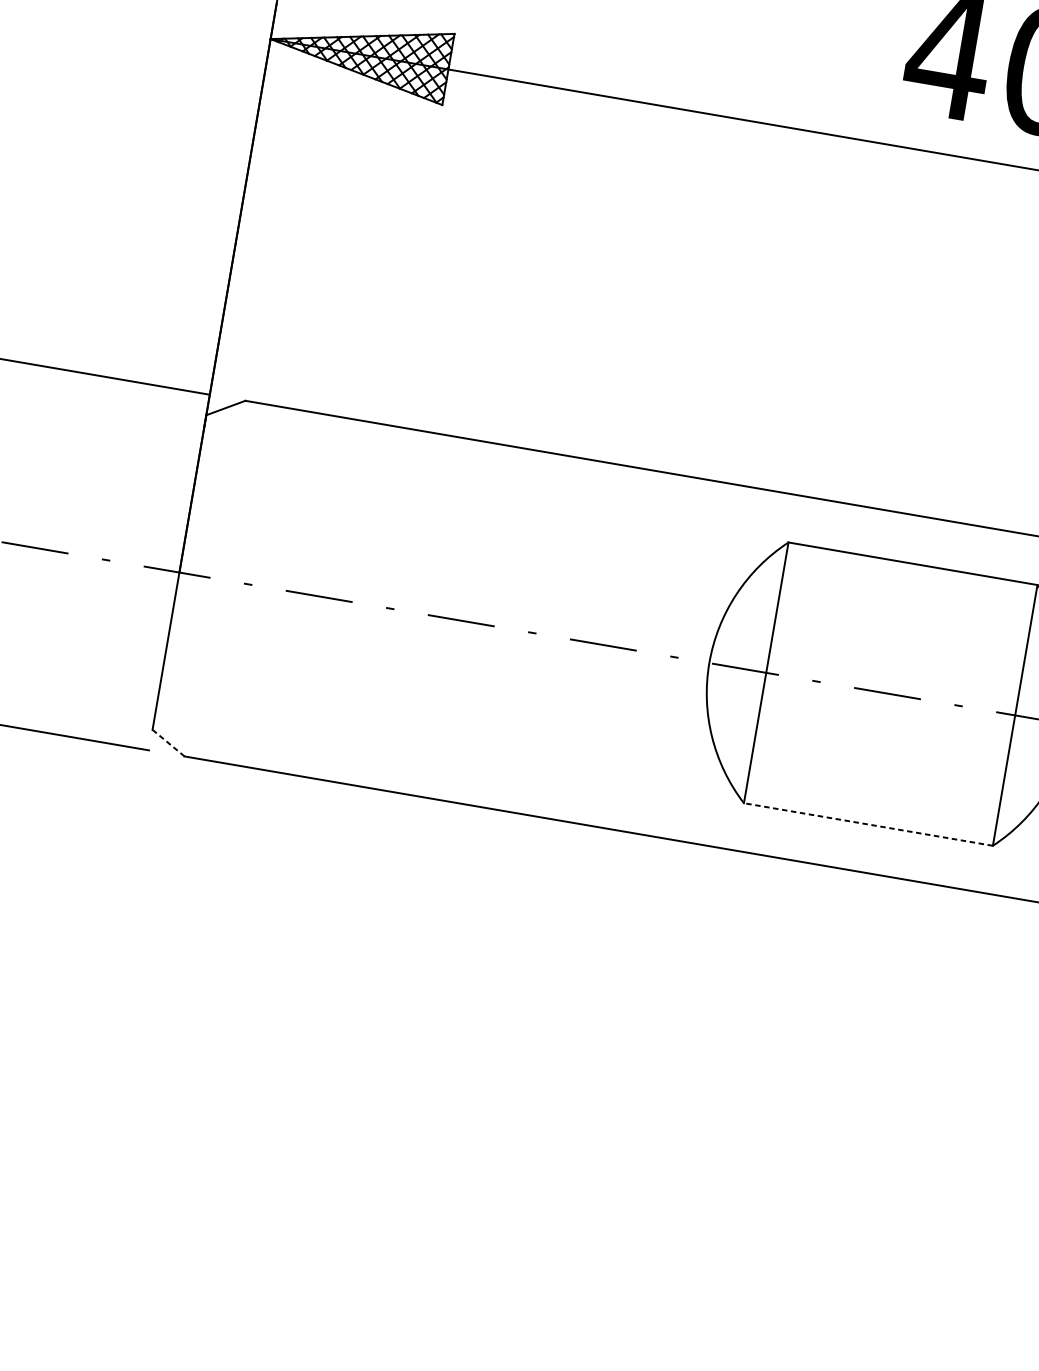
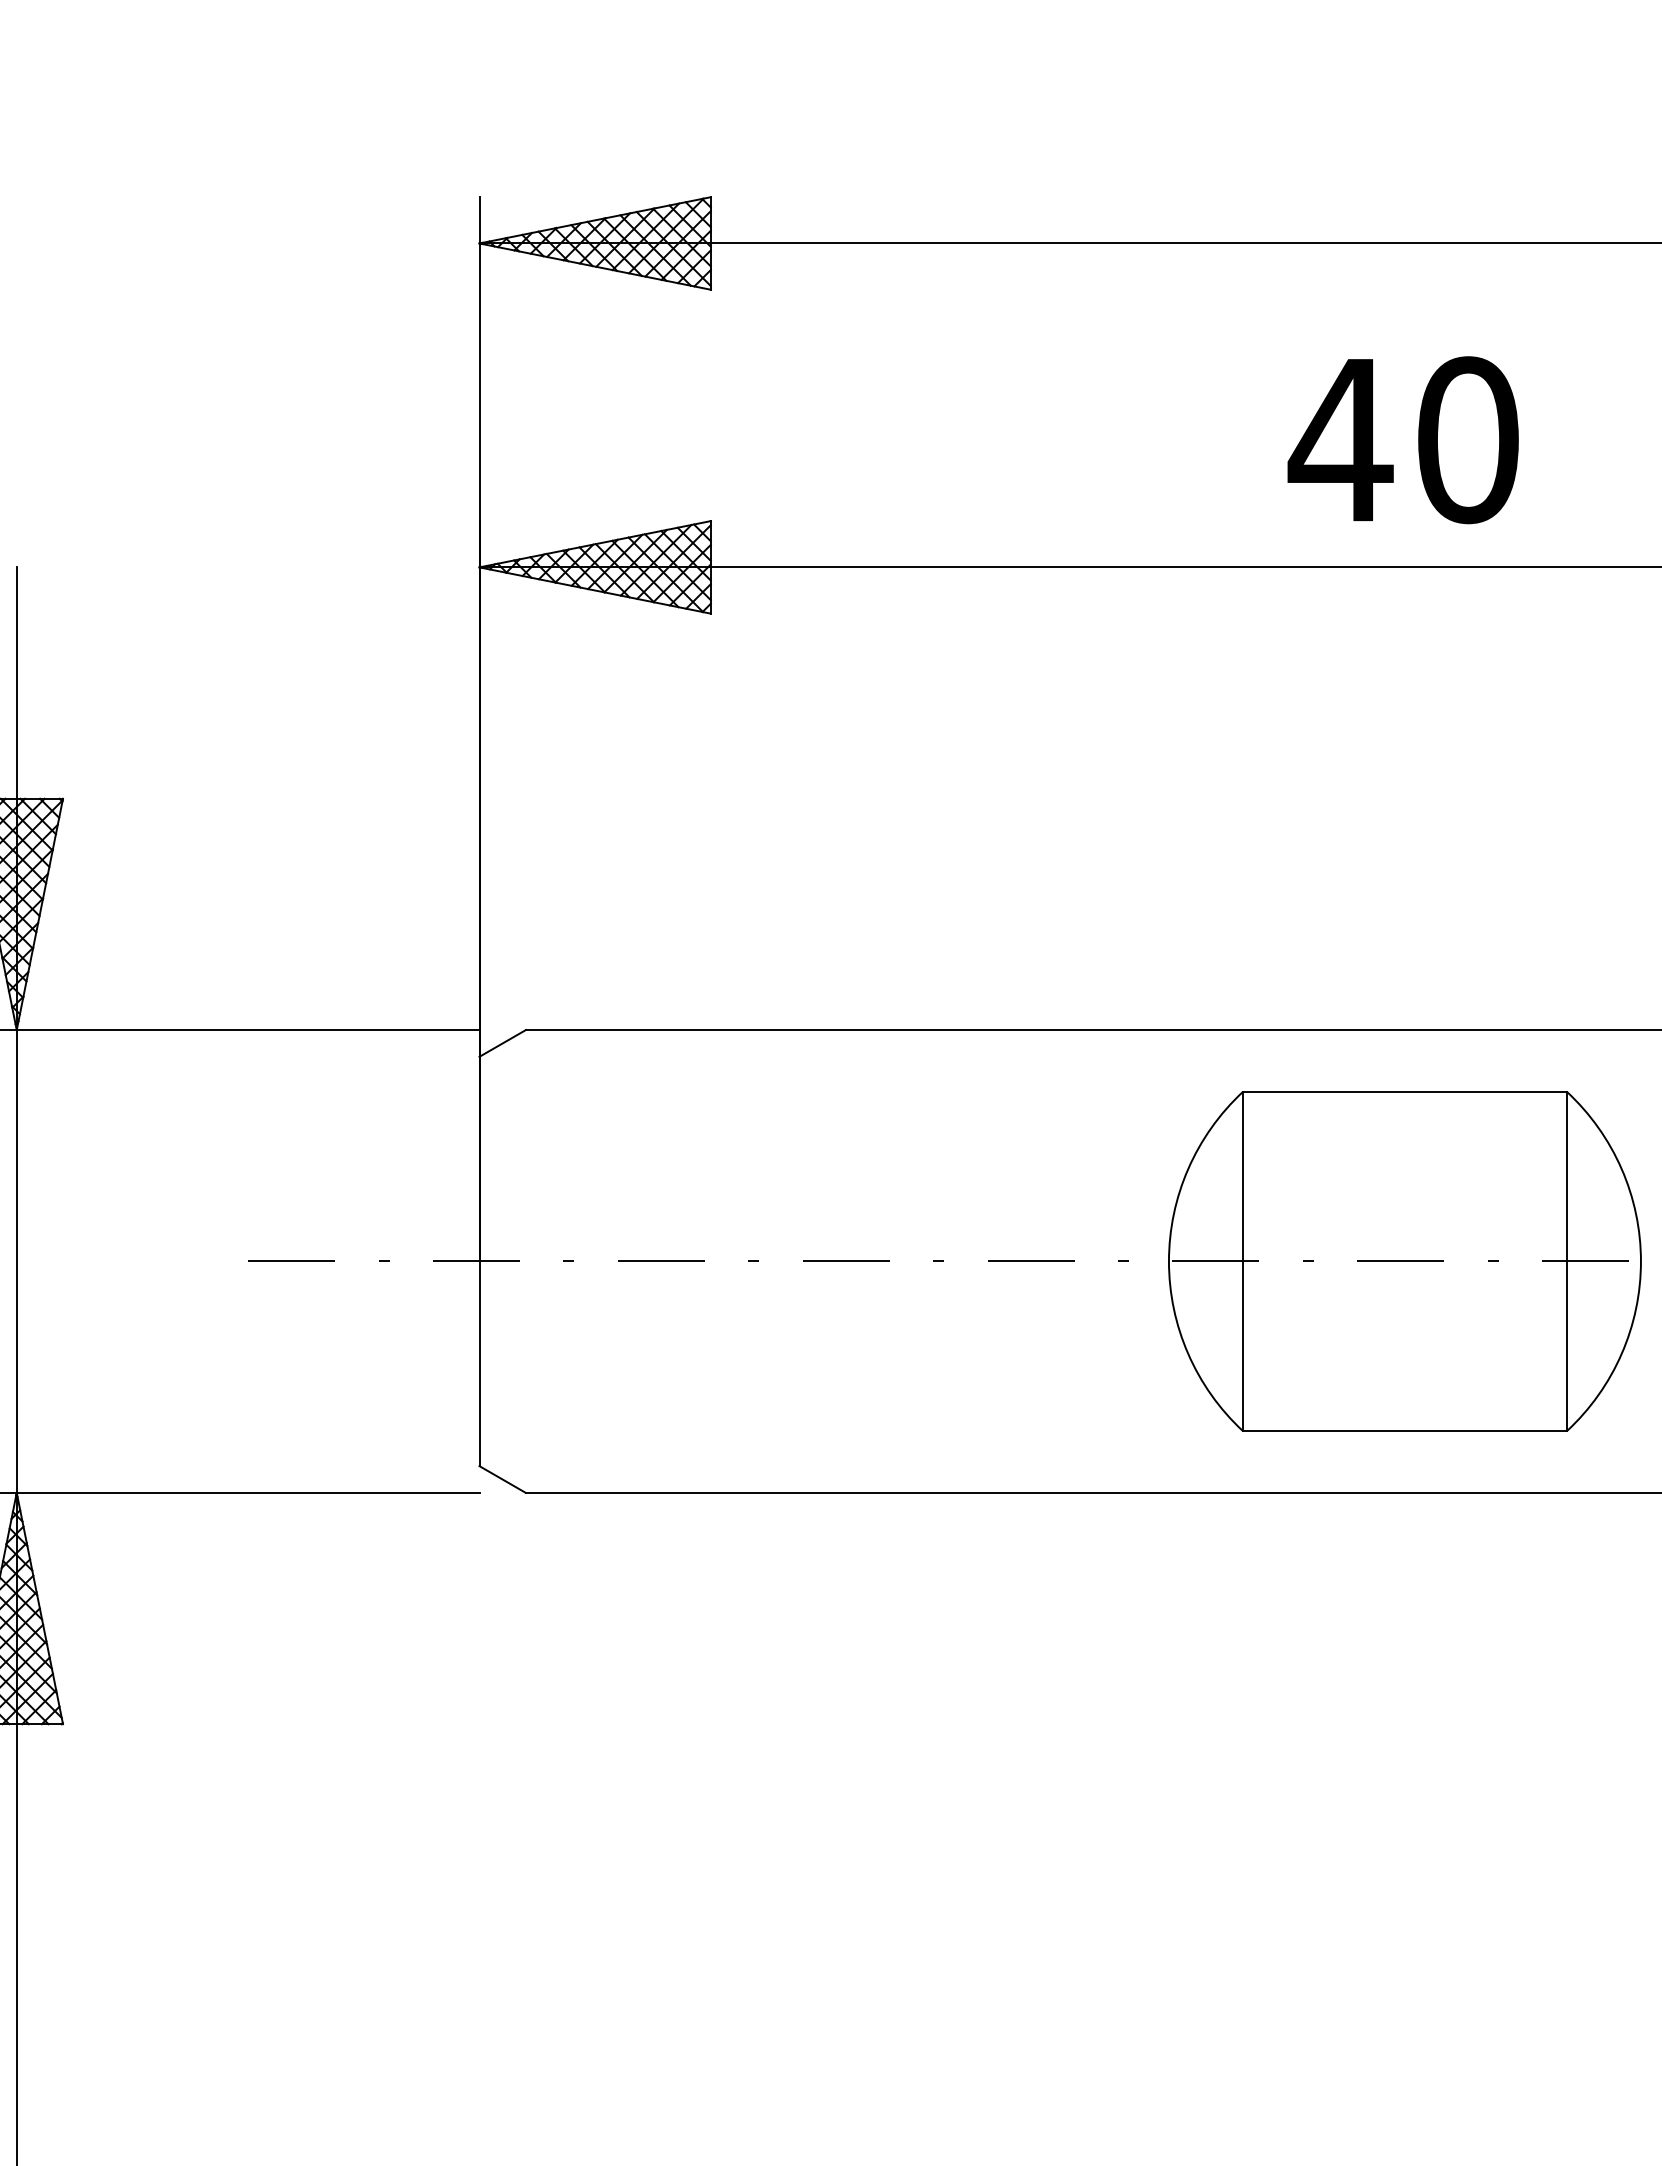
line: (168, 743) -> (502, 1479), dashed -> solid
line: (868, 824) -> (1404, 1431), dashed -> solid

